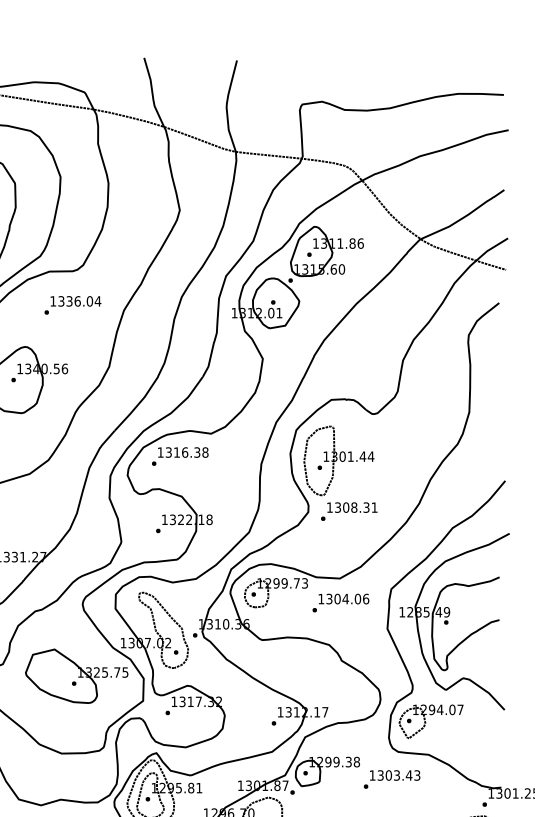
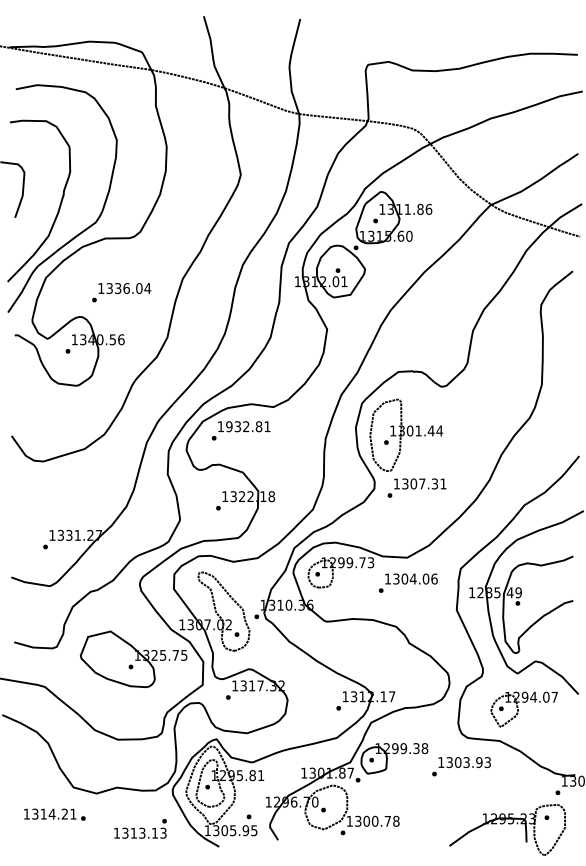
text: (72, 305) -> (121, 292), moved
text: (187, 452) -> (248, 426), 1316.38 -> 1932.81
text: (354, 507) -> (422, 483), 1308.31 -> 1307.31
part: (430, 721) -> (523, 709), moved
text: (408, 775) -> (478, 762), 1303.43 -> 1303.93

